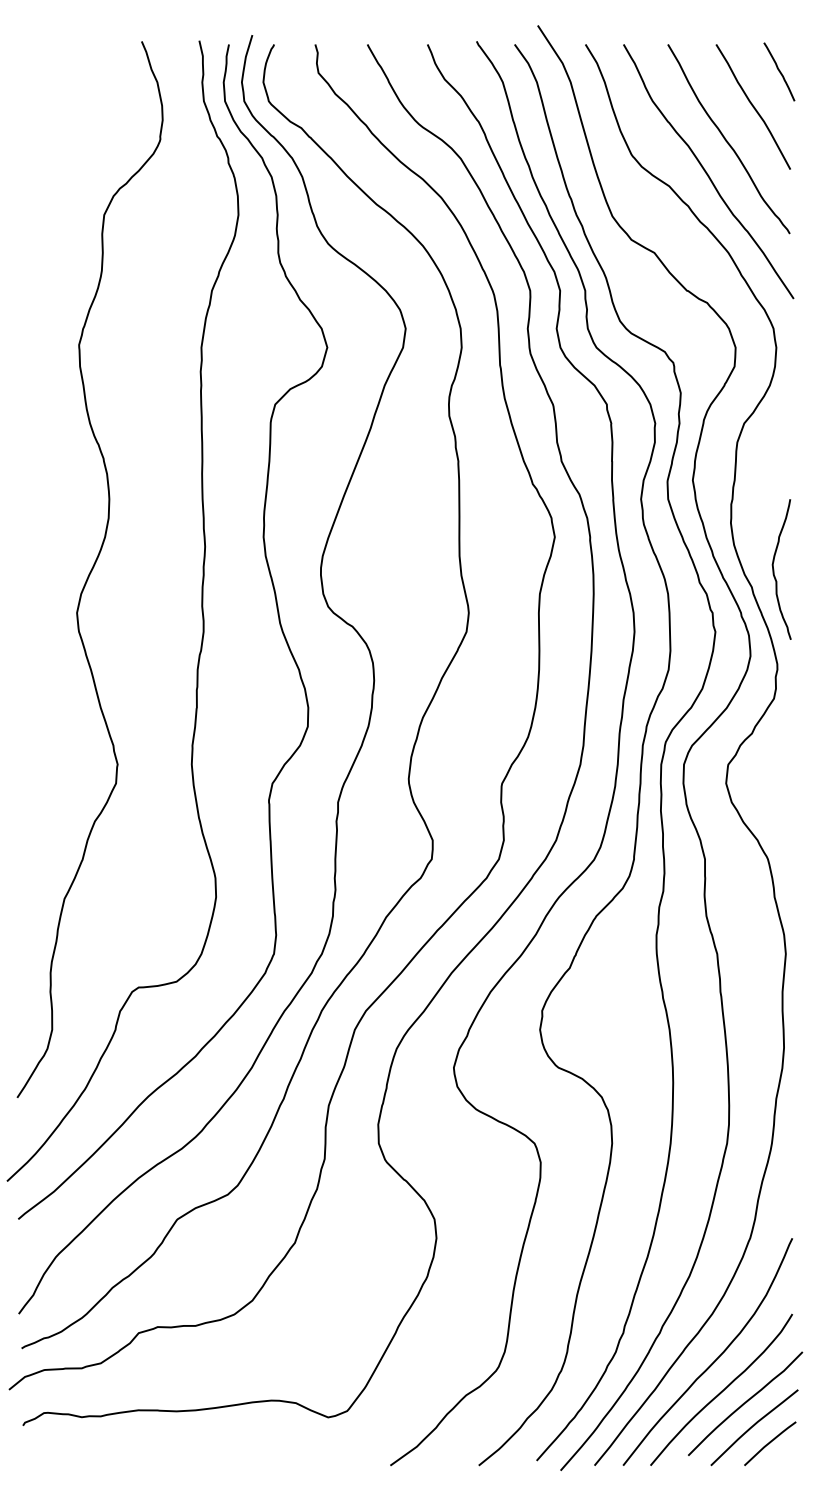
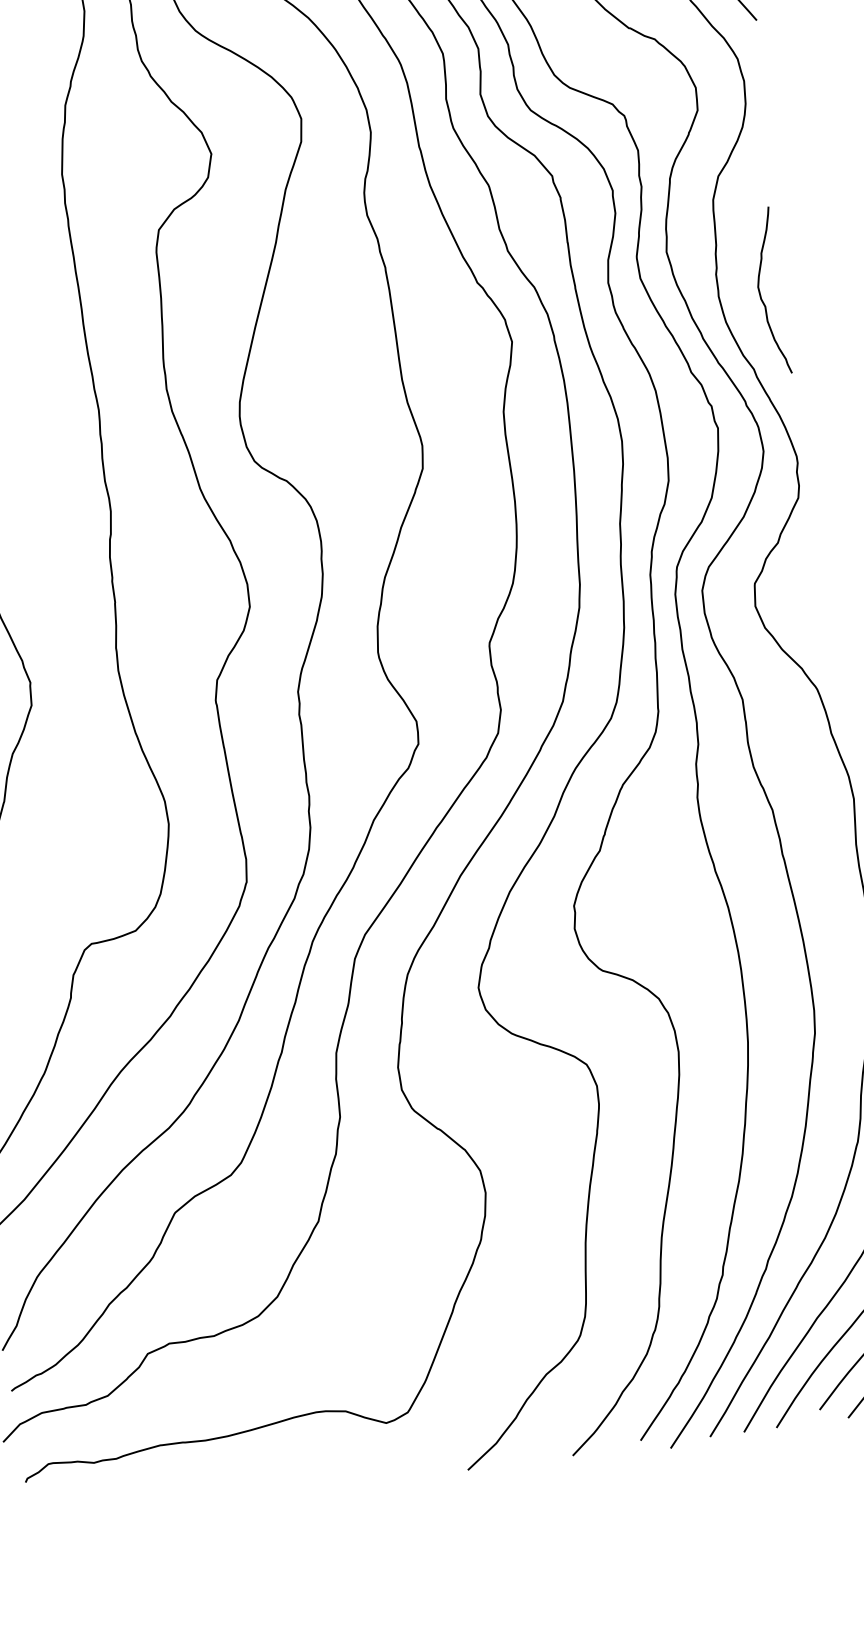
curve: (774, 569) -> (761, 292), moved

